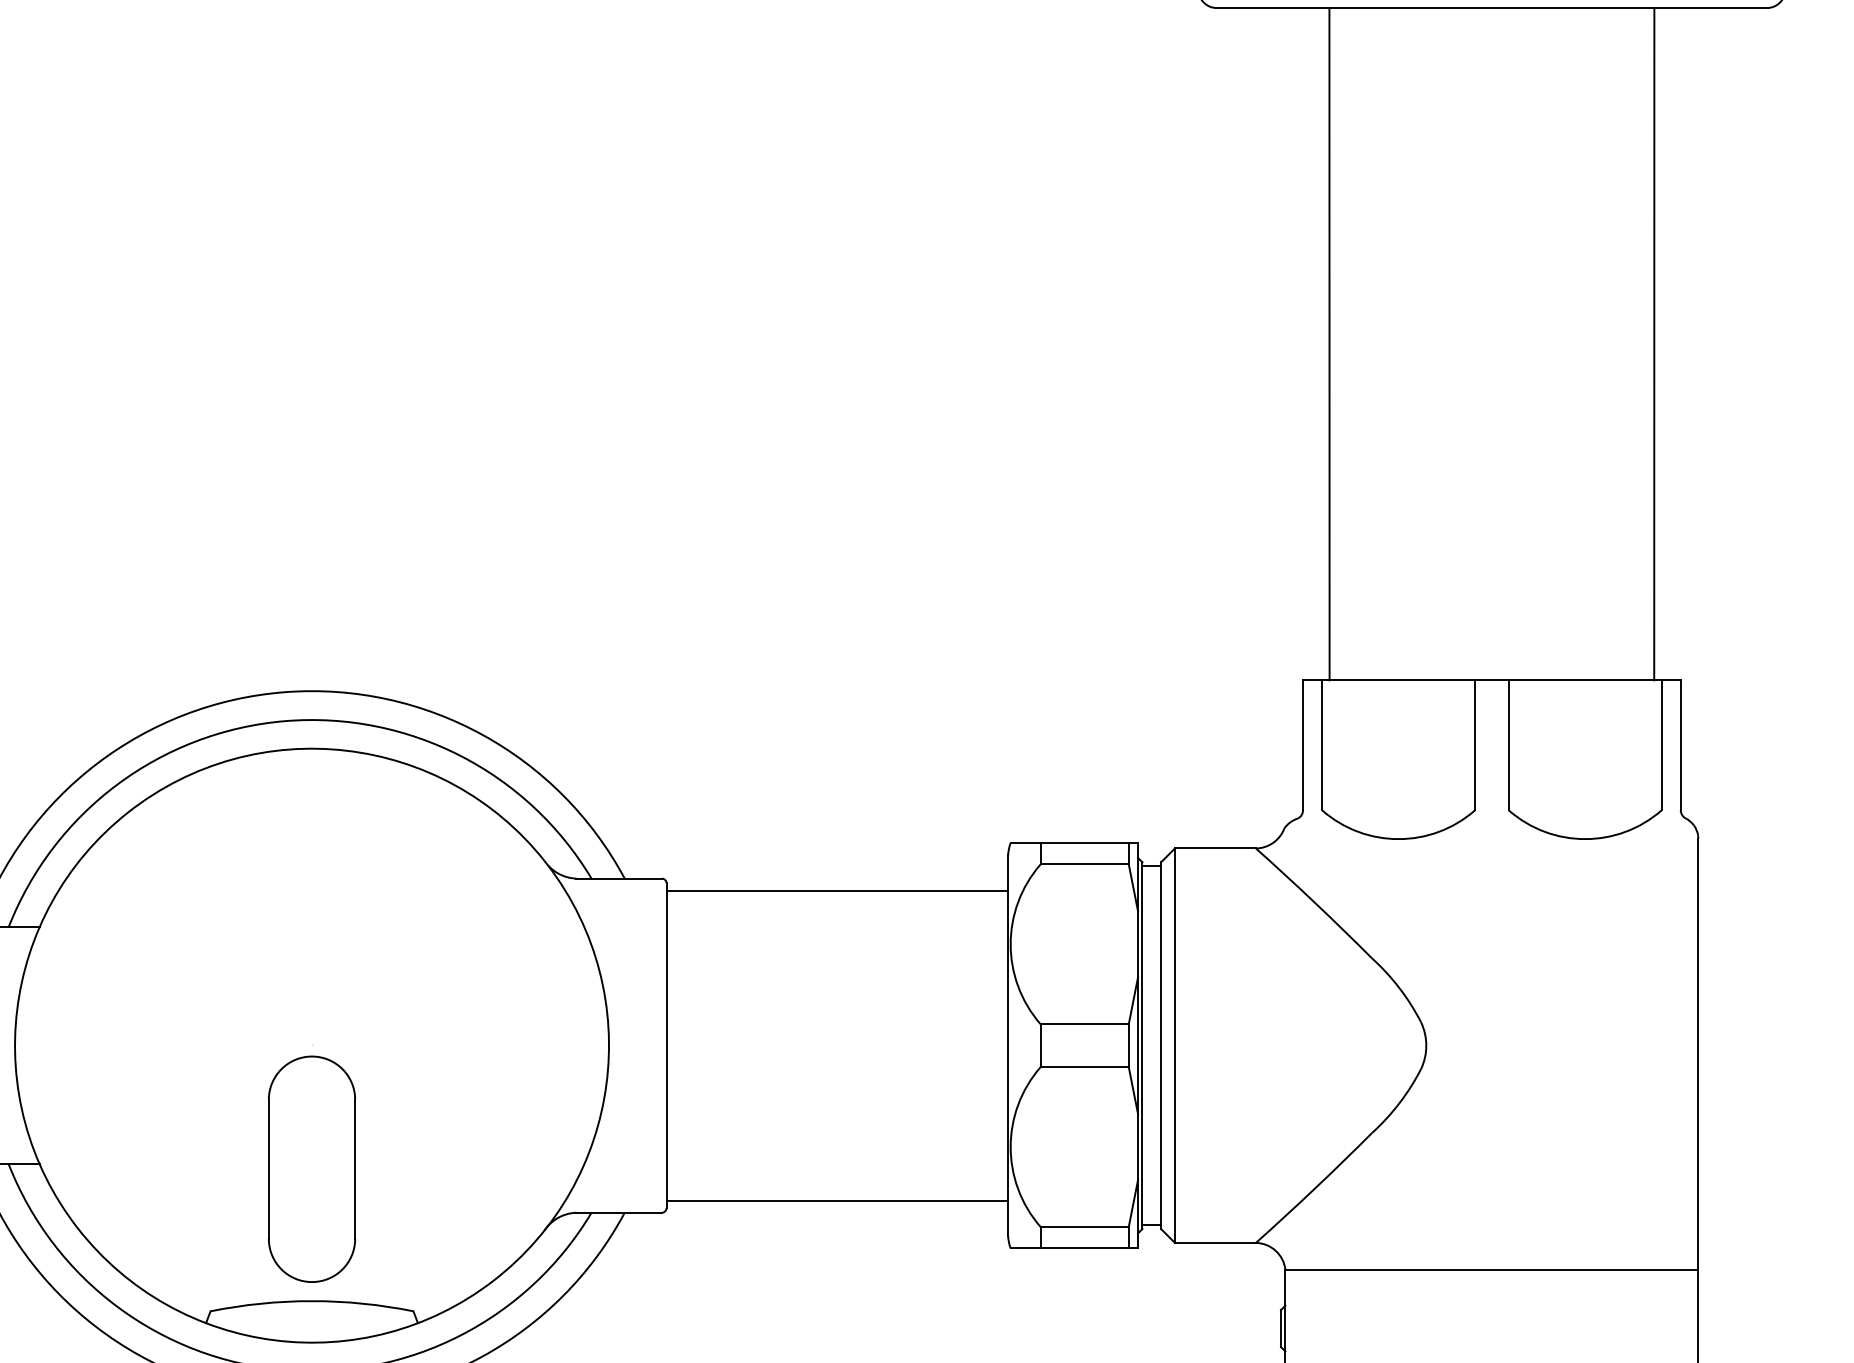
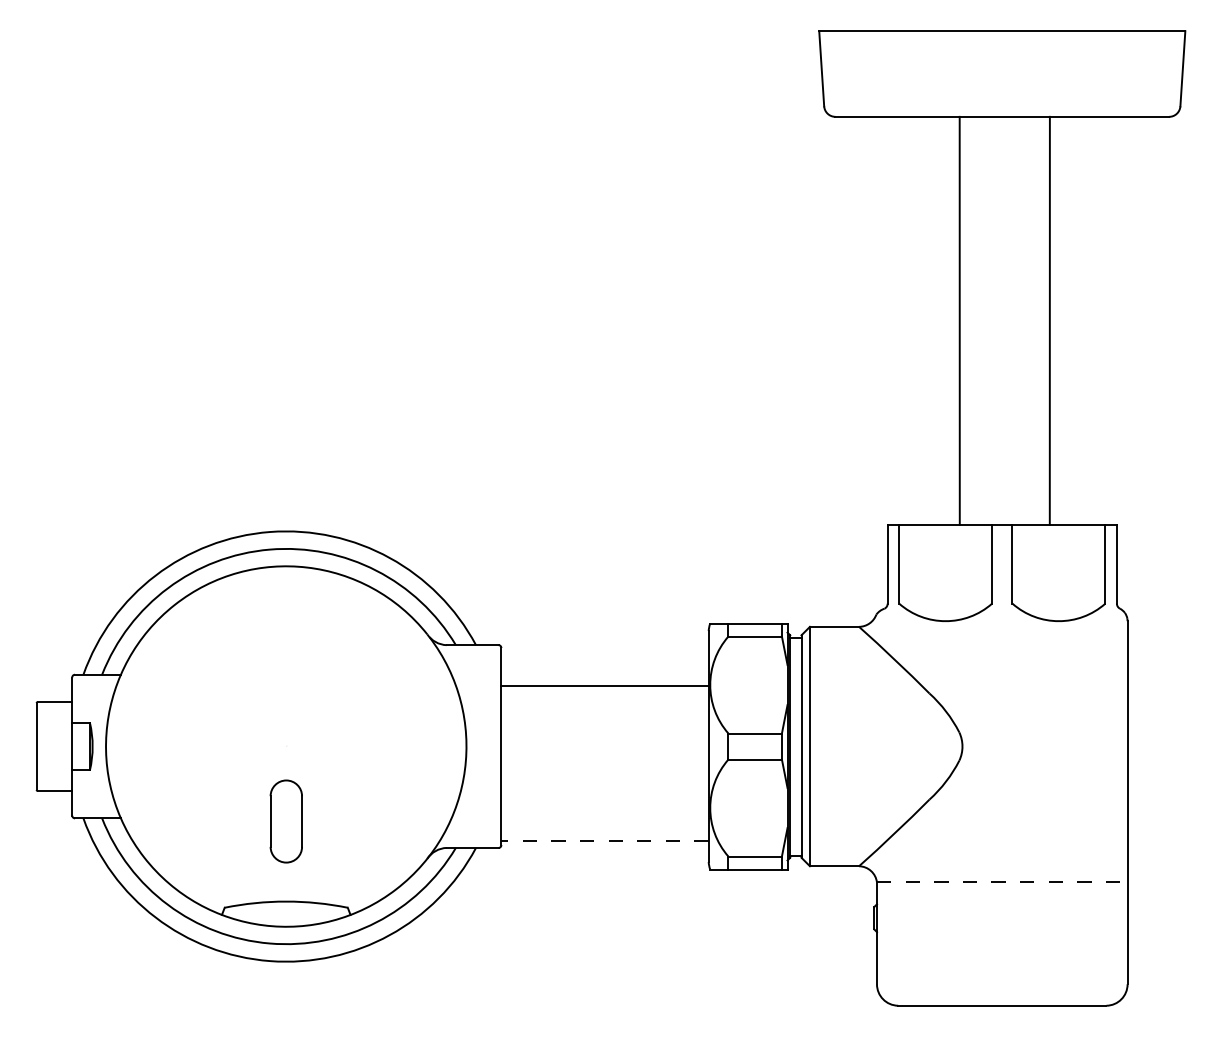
line: (1329, 343) -> (959, 320), moved
line: (1653, 343) -> (1049, 320), moved
line: (836, 890) -> (604, 686), moved
part: (312, 1169) -> (286, 821), size x0.6
line: (838, 1200) -> (605, 840), solid -> dashed
line: (1492, 1269) -> (1002, 882), solid -> dashed

